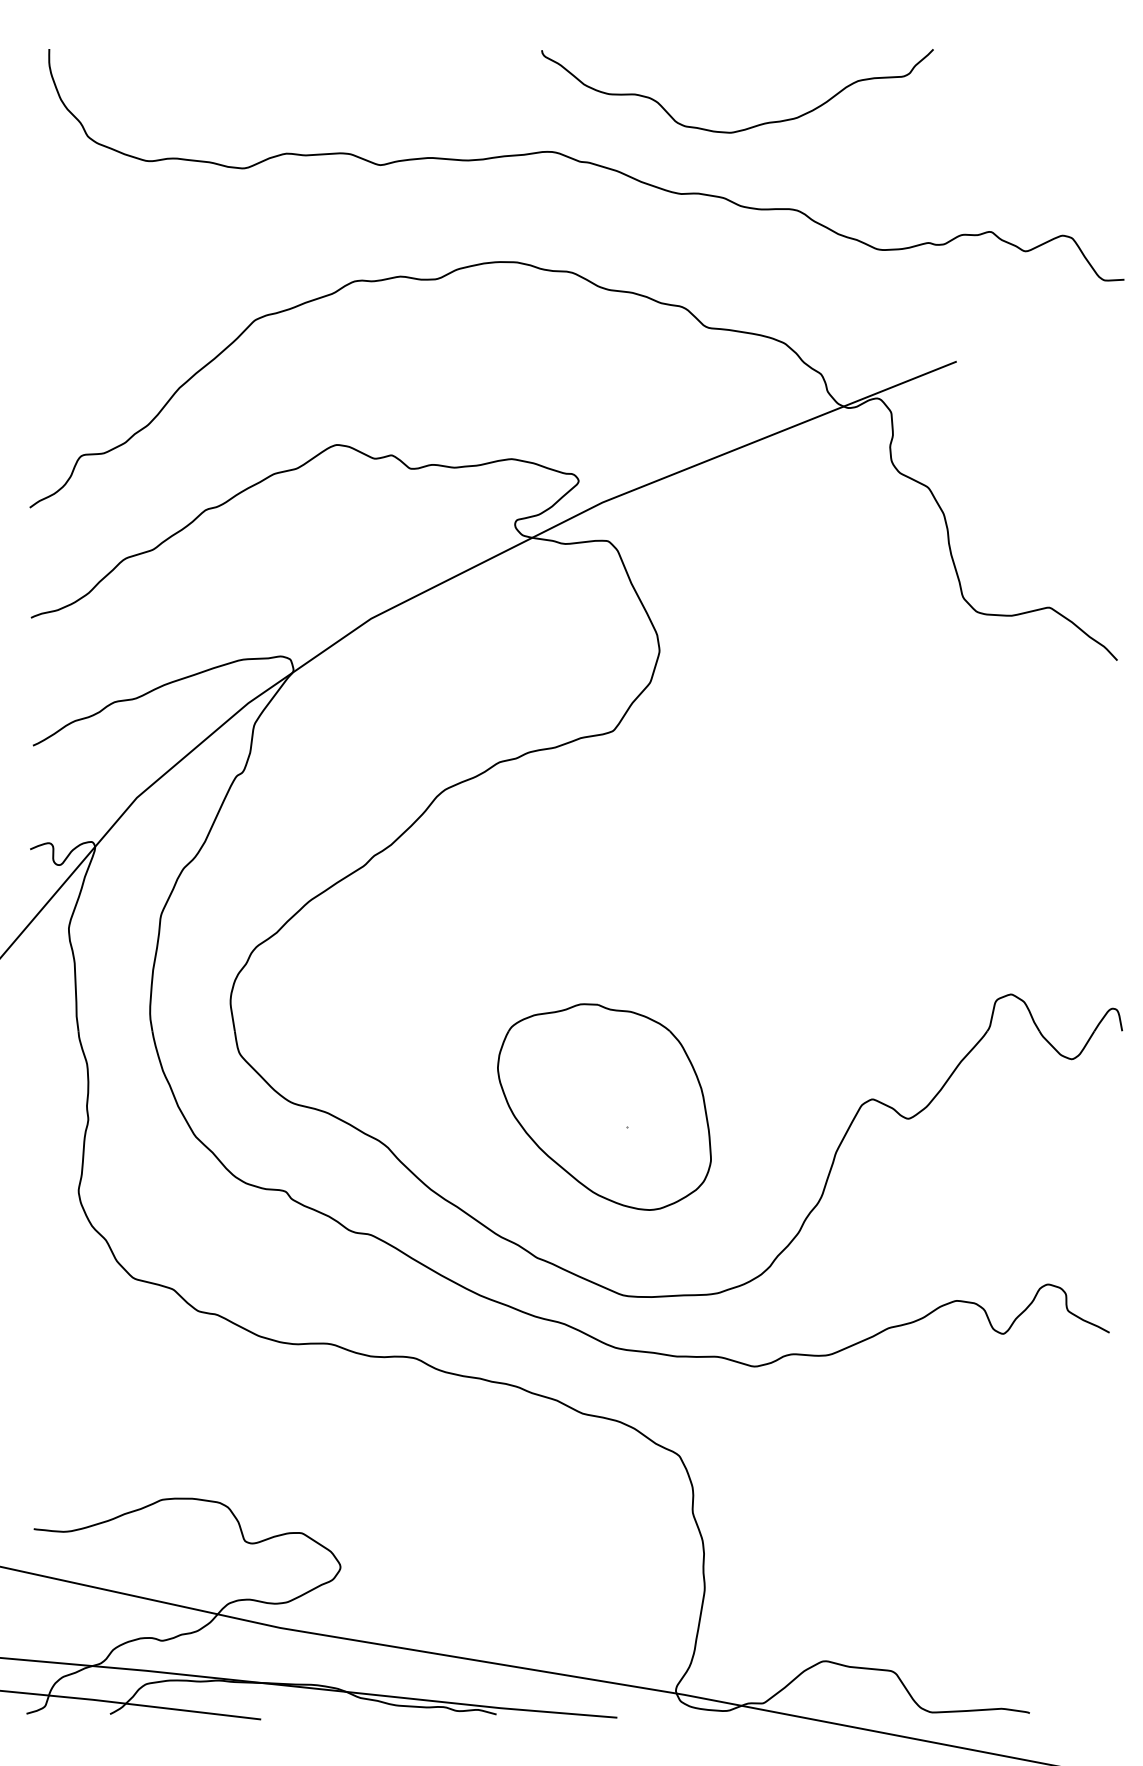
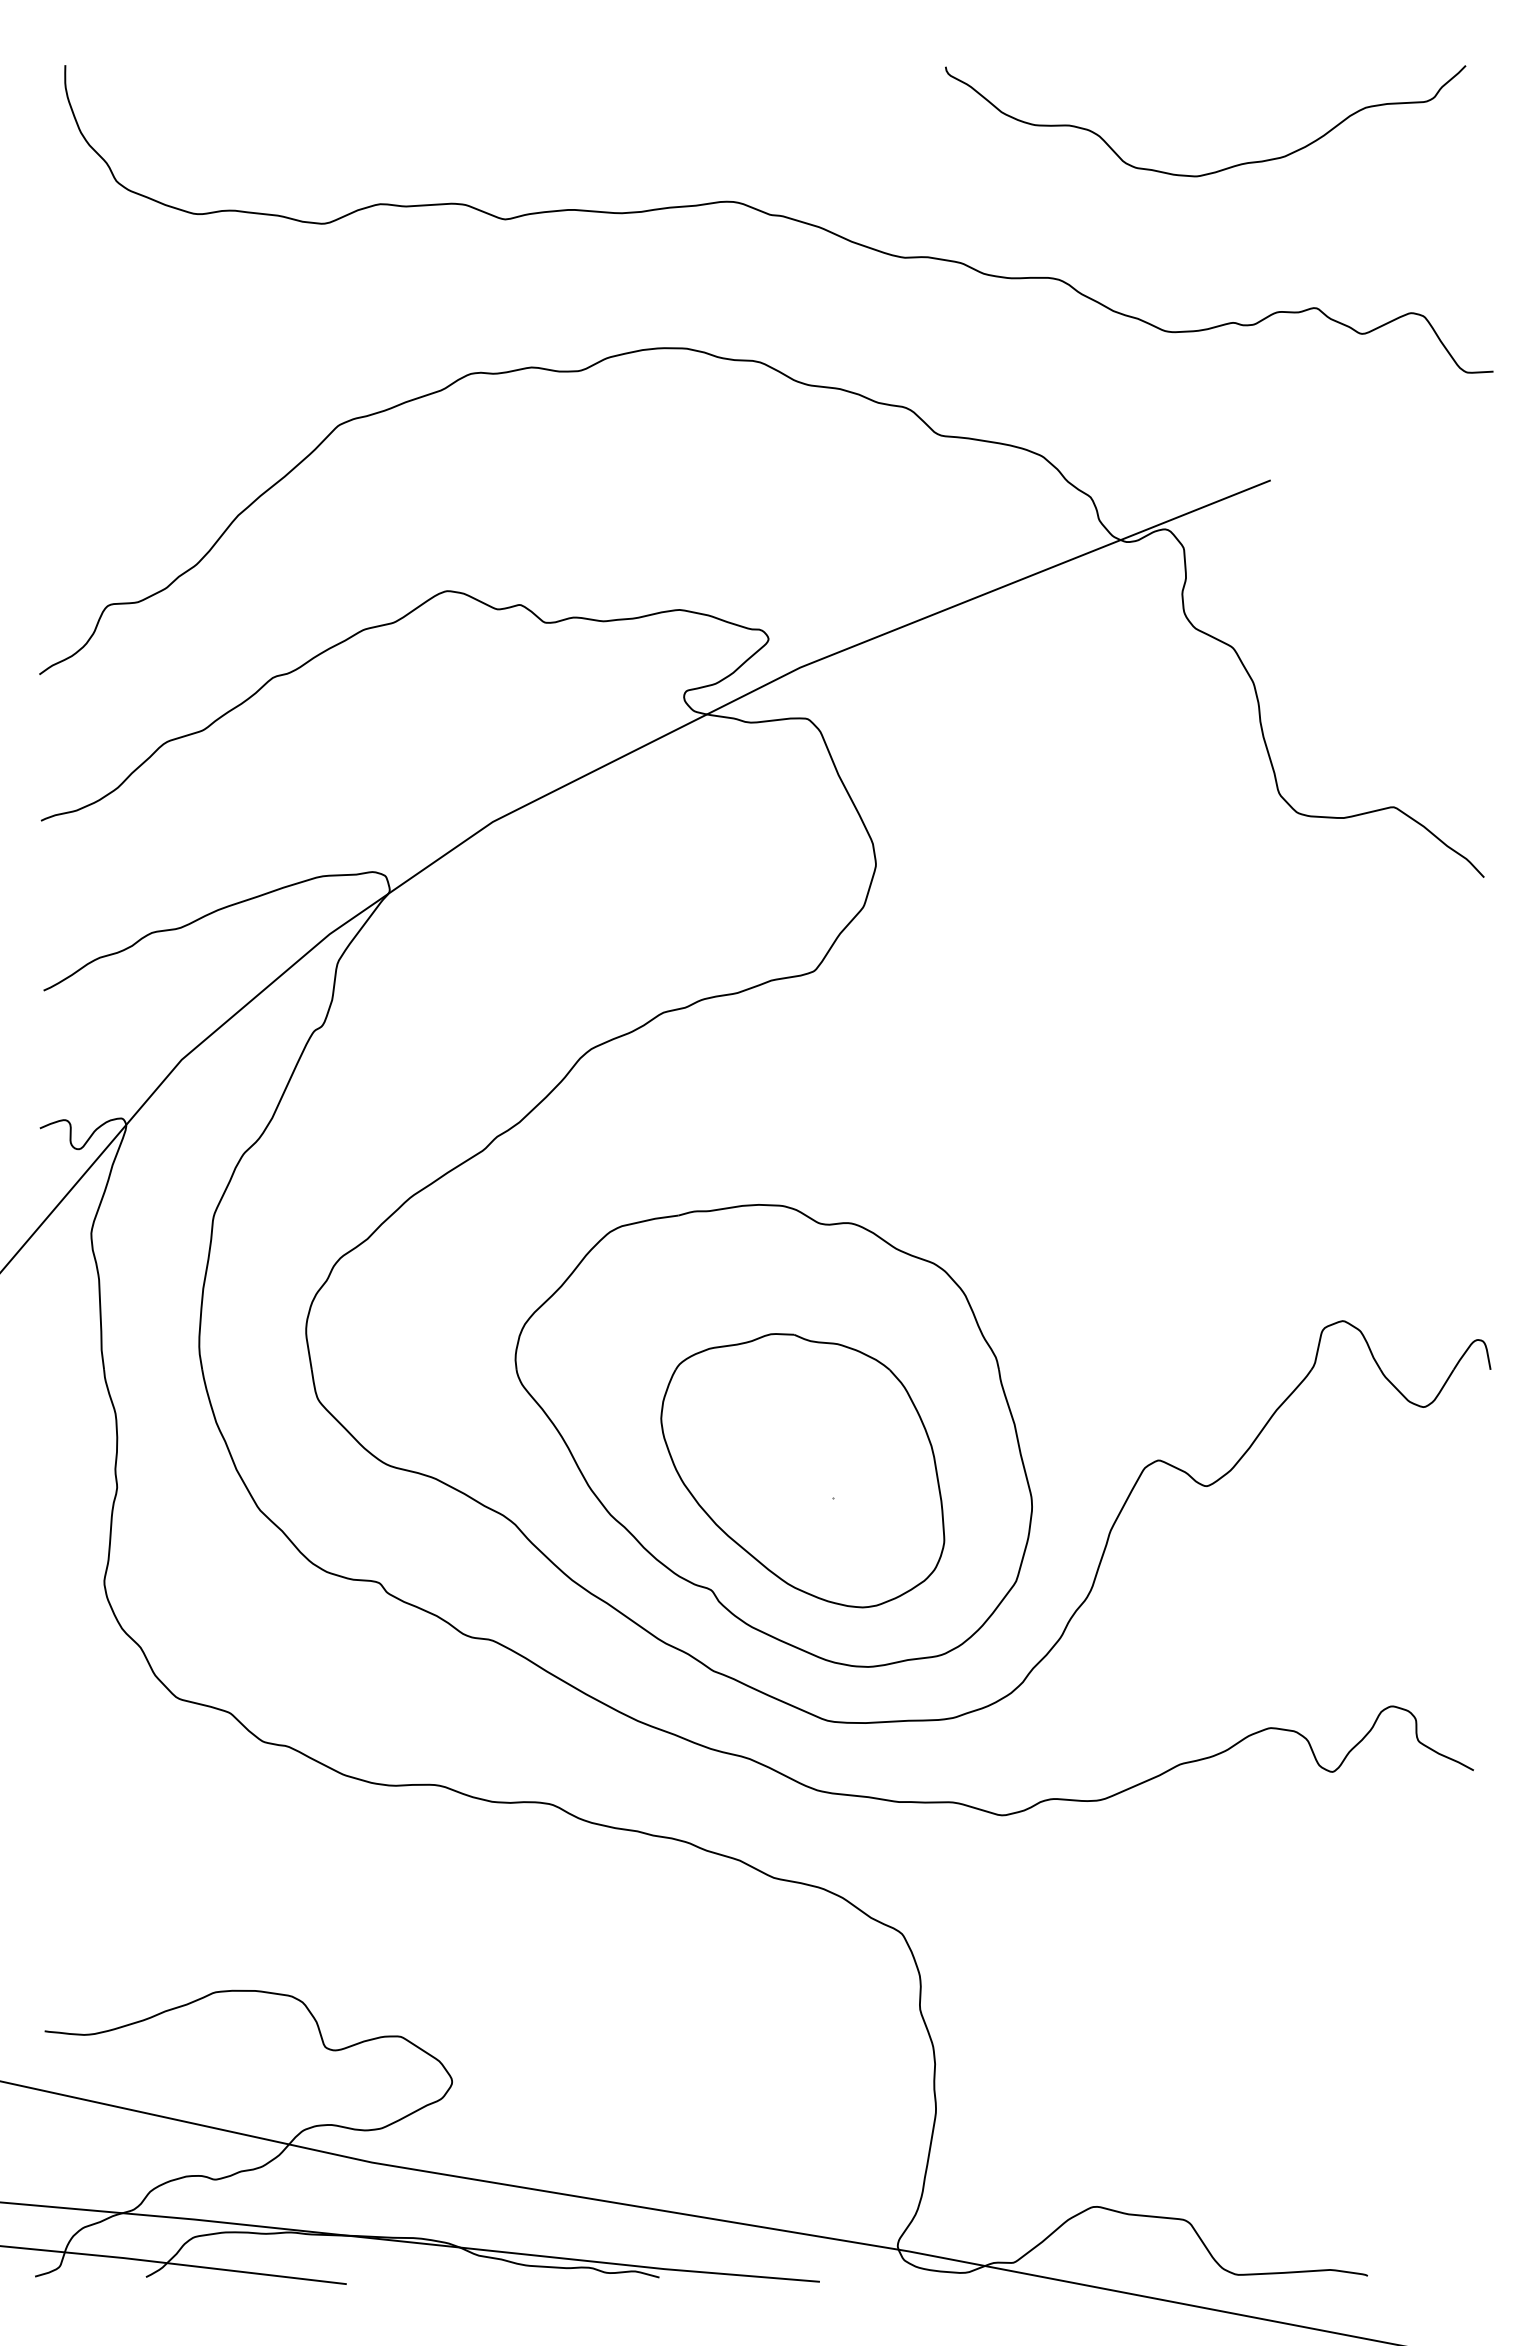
curve: (748, 127) -> (1220, 169), moved
part: (582, 1080) -> (773, 1435), added

